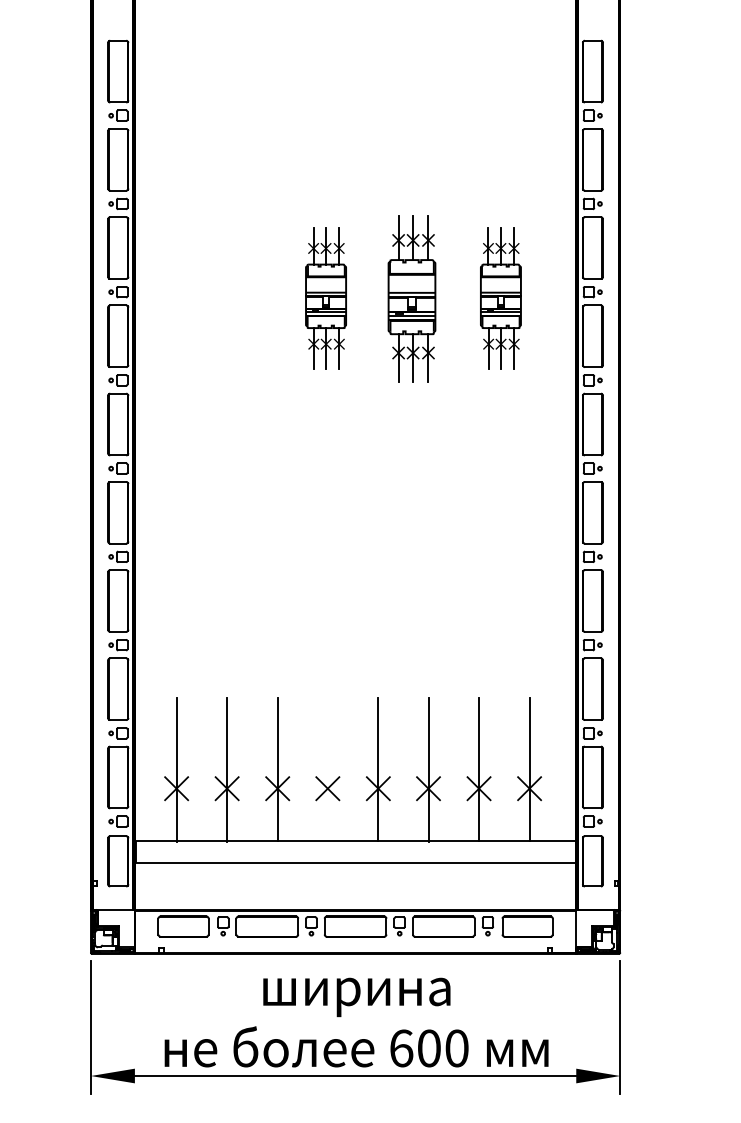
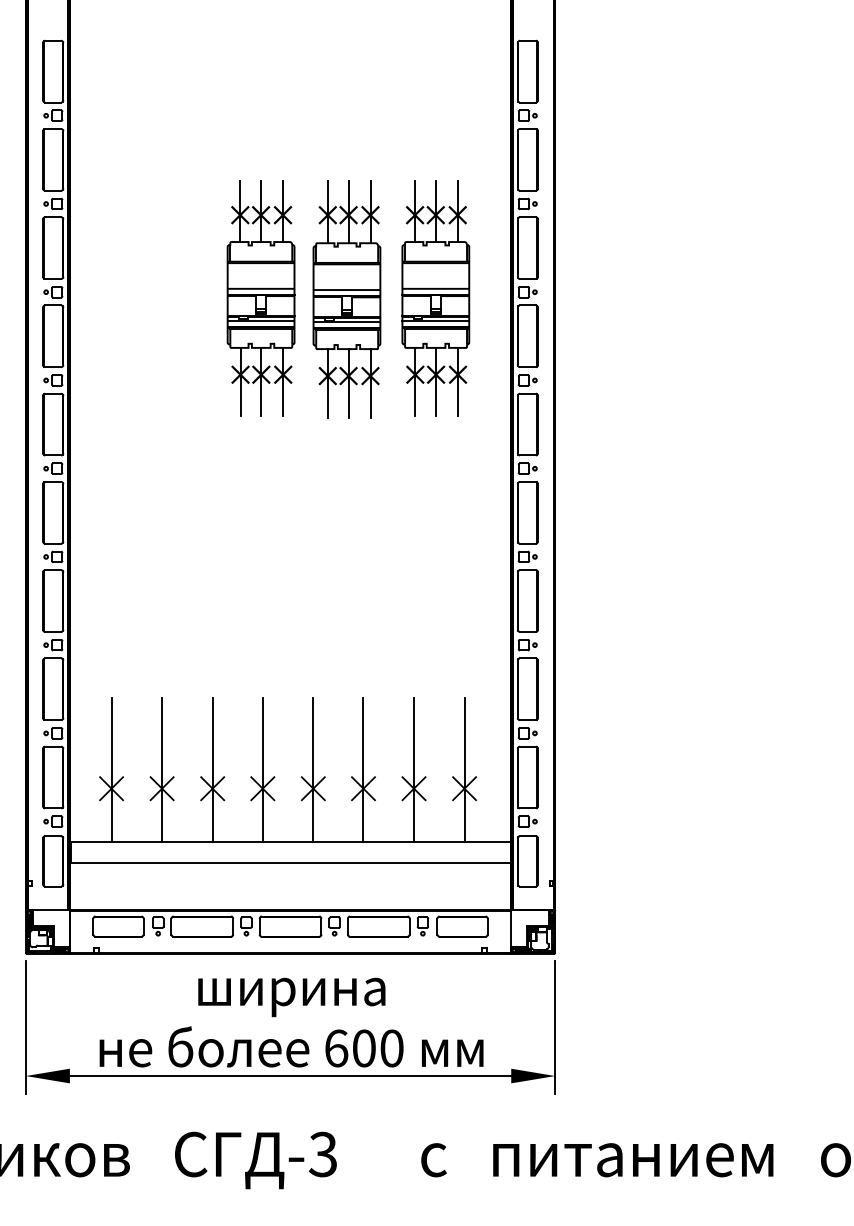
part: (325, 298) -> (260, 298), size x1.67
part: (500, 298) -> (435, 298), size x1.67
part: (411, 299) -> (346, 299), size x1.43
line: (327, 769) -> (262, 769), added

